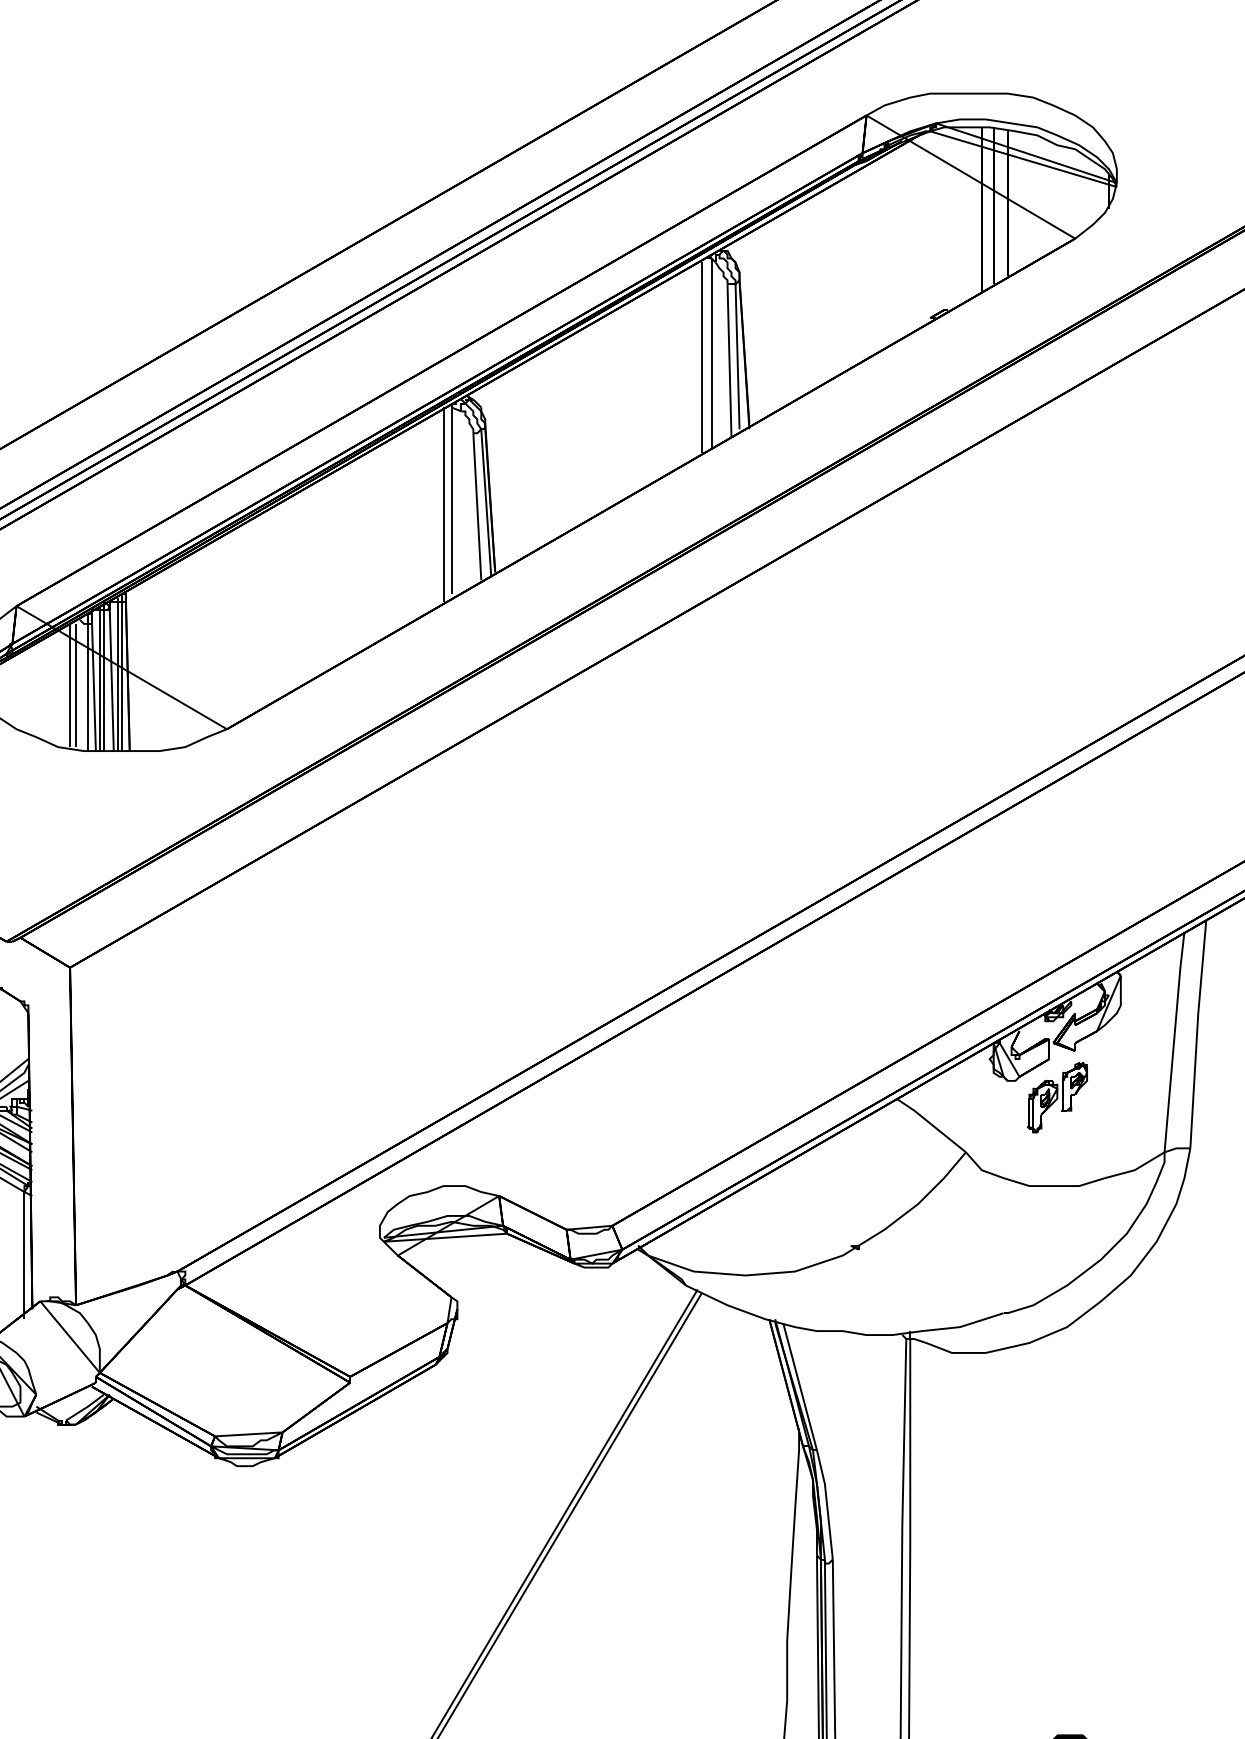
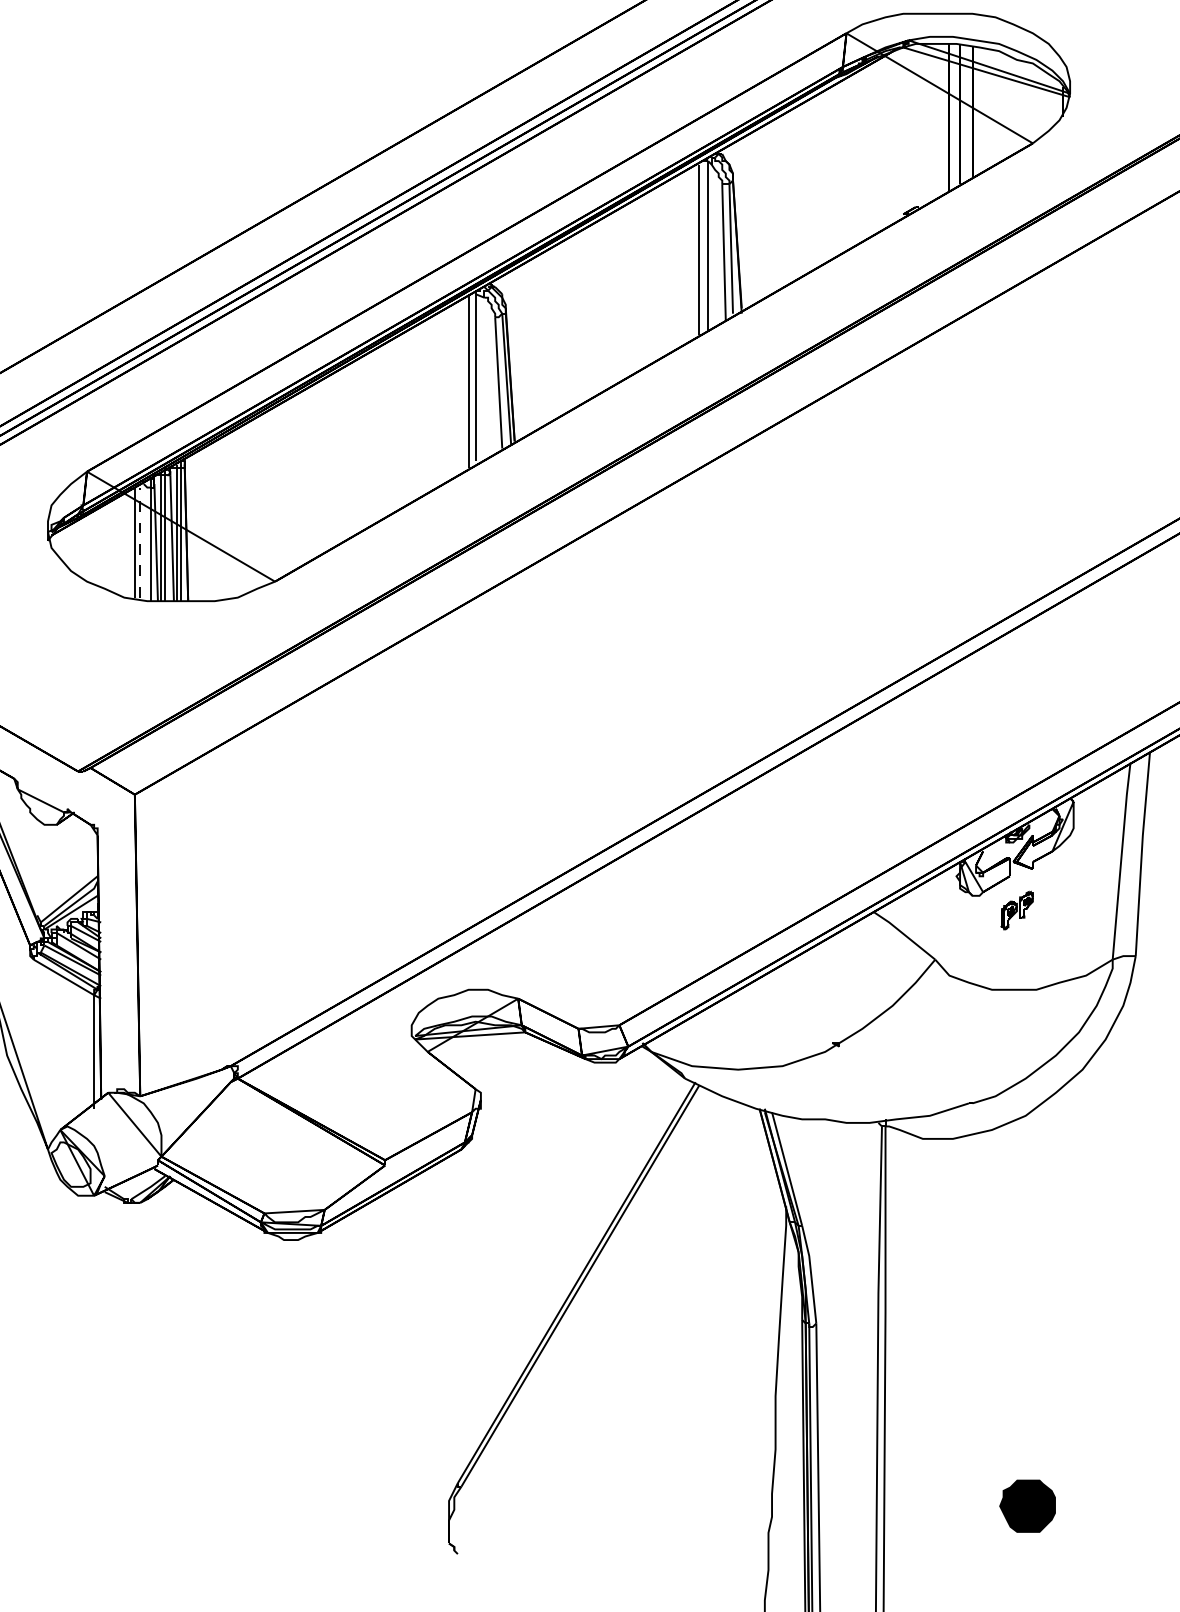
line: (76, 685) -> (140, 542), solid -> dashed
part: (1056, 1097) -> (1016, 910), size x0.6

